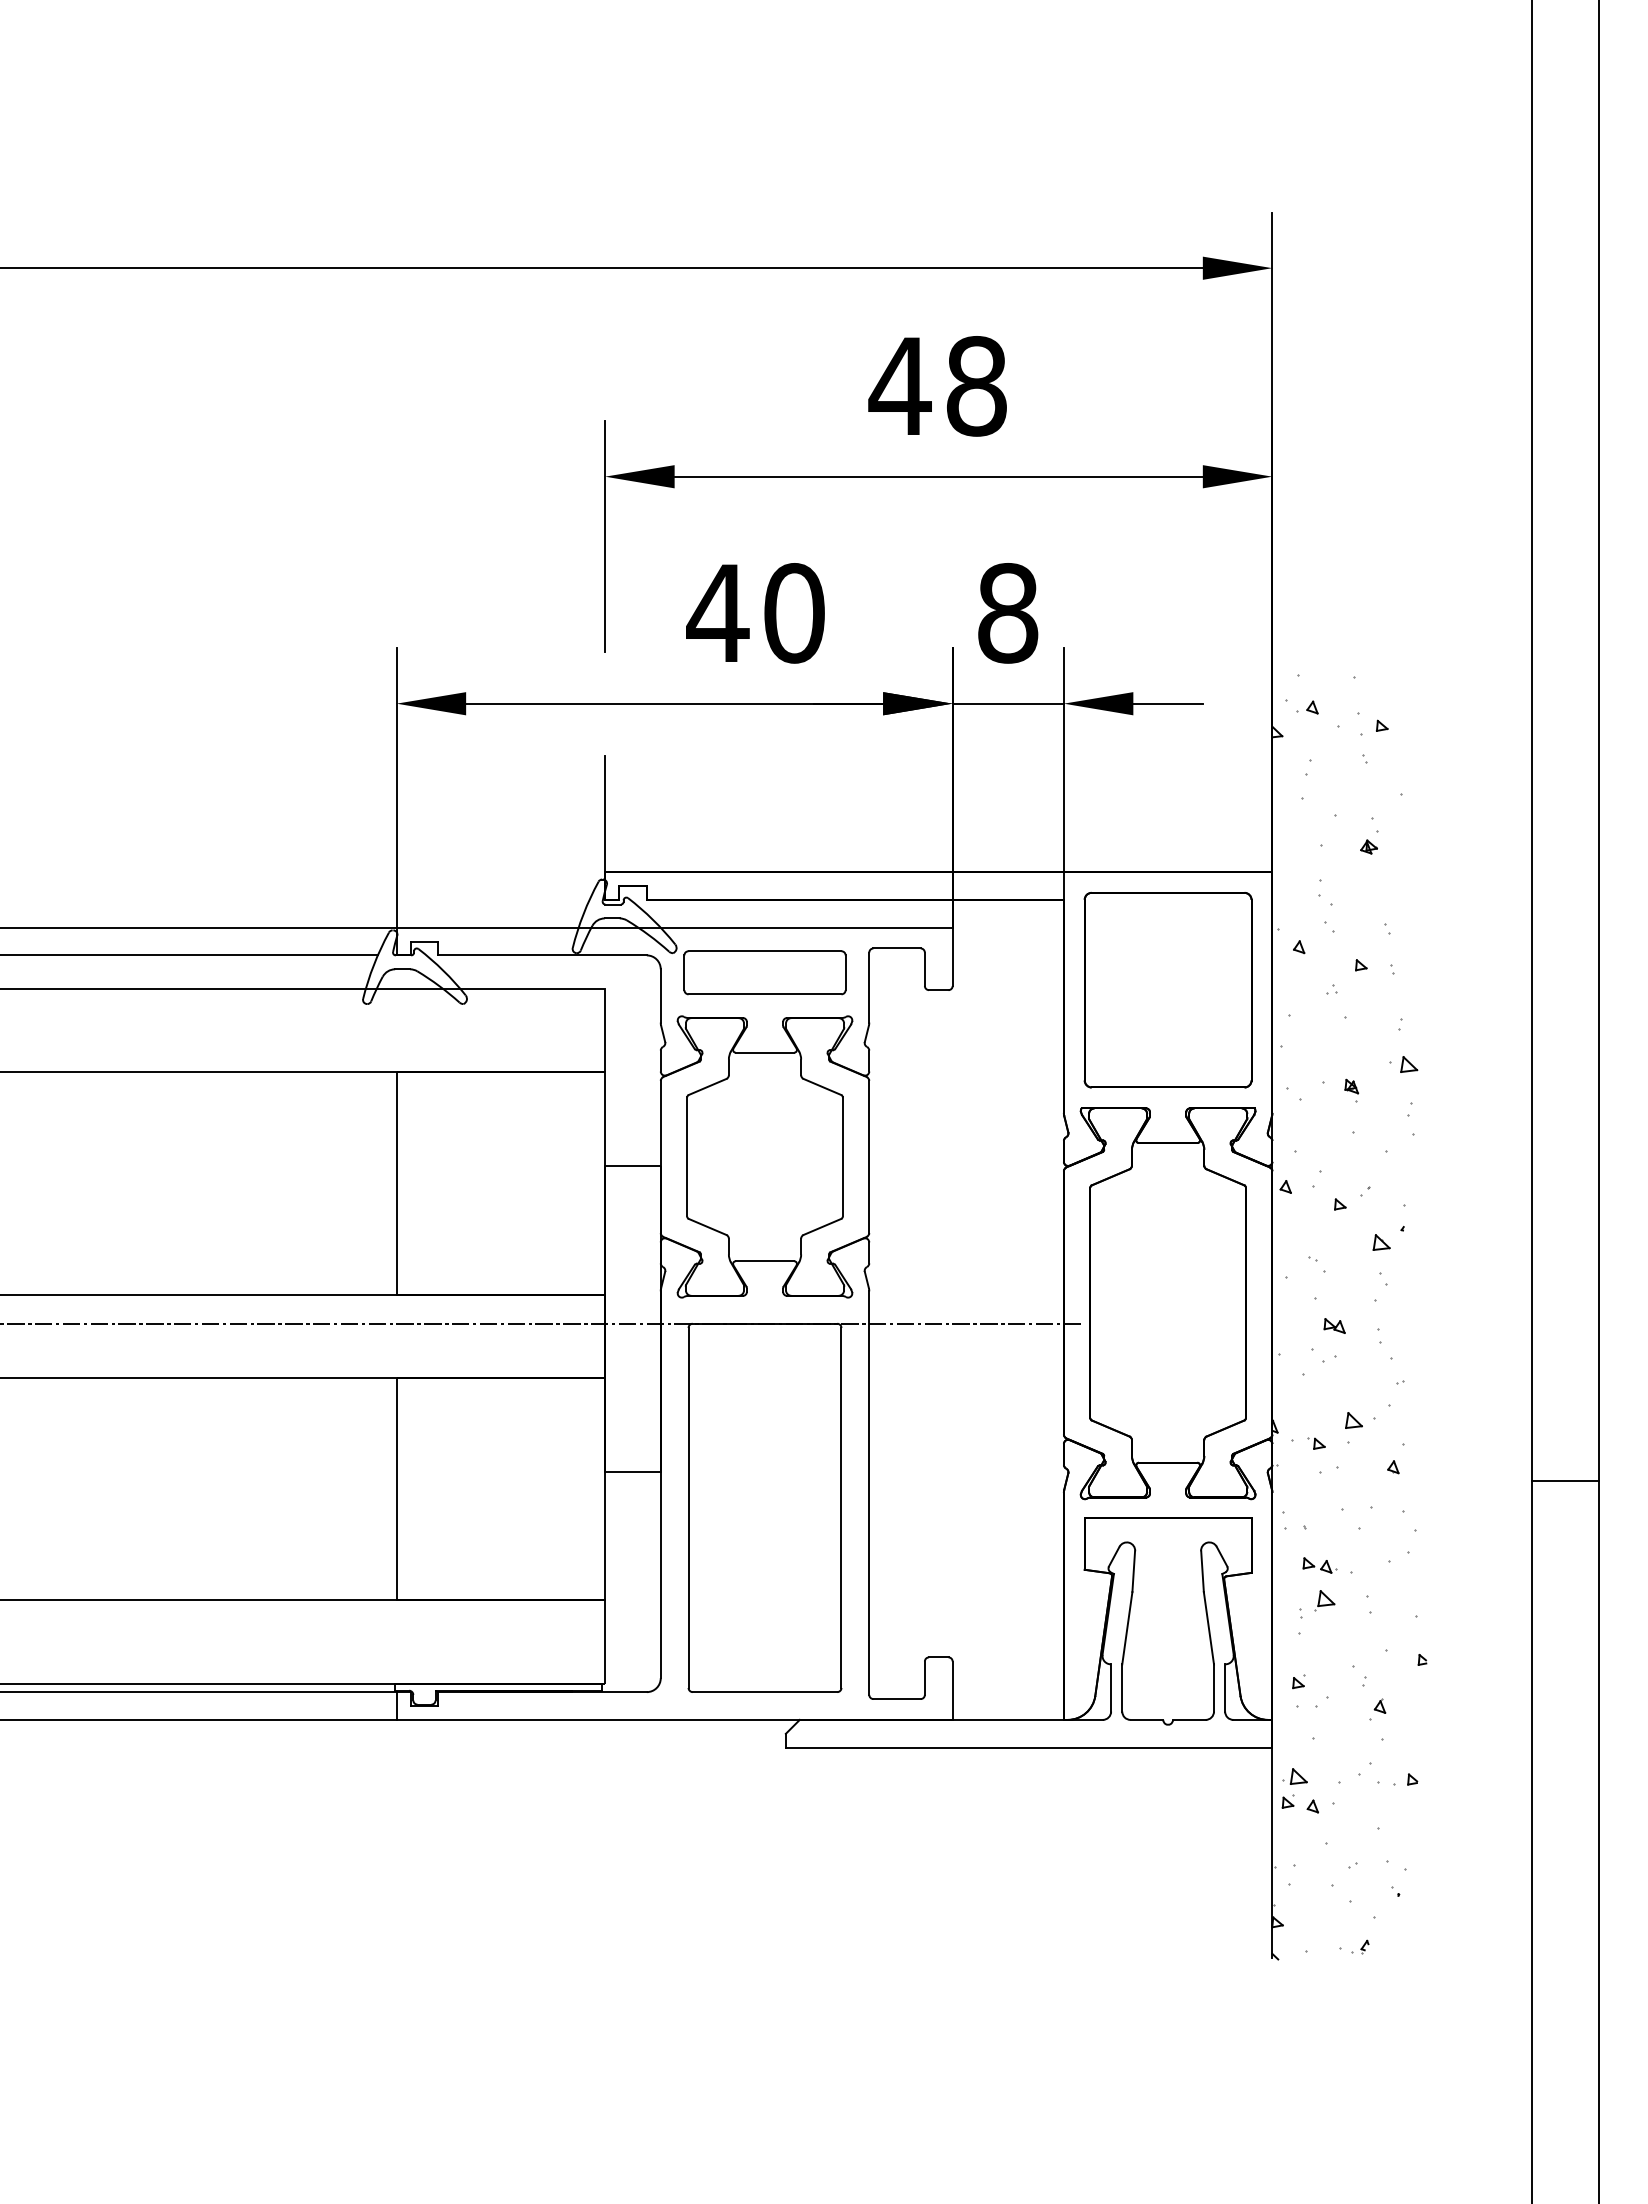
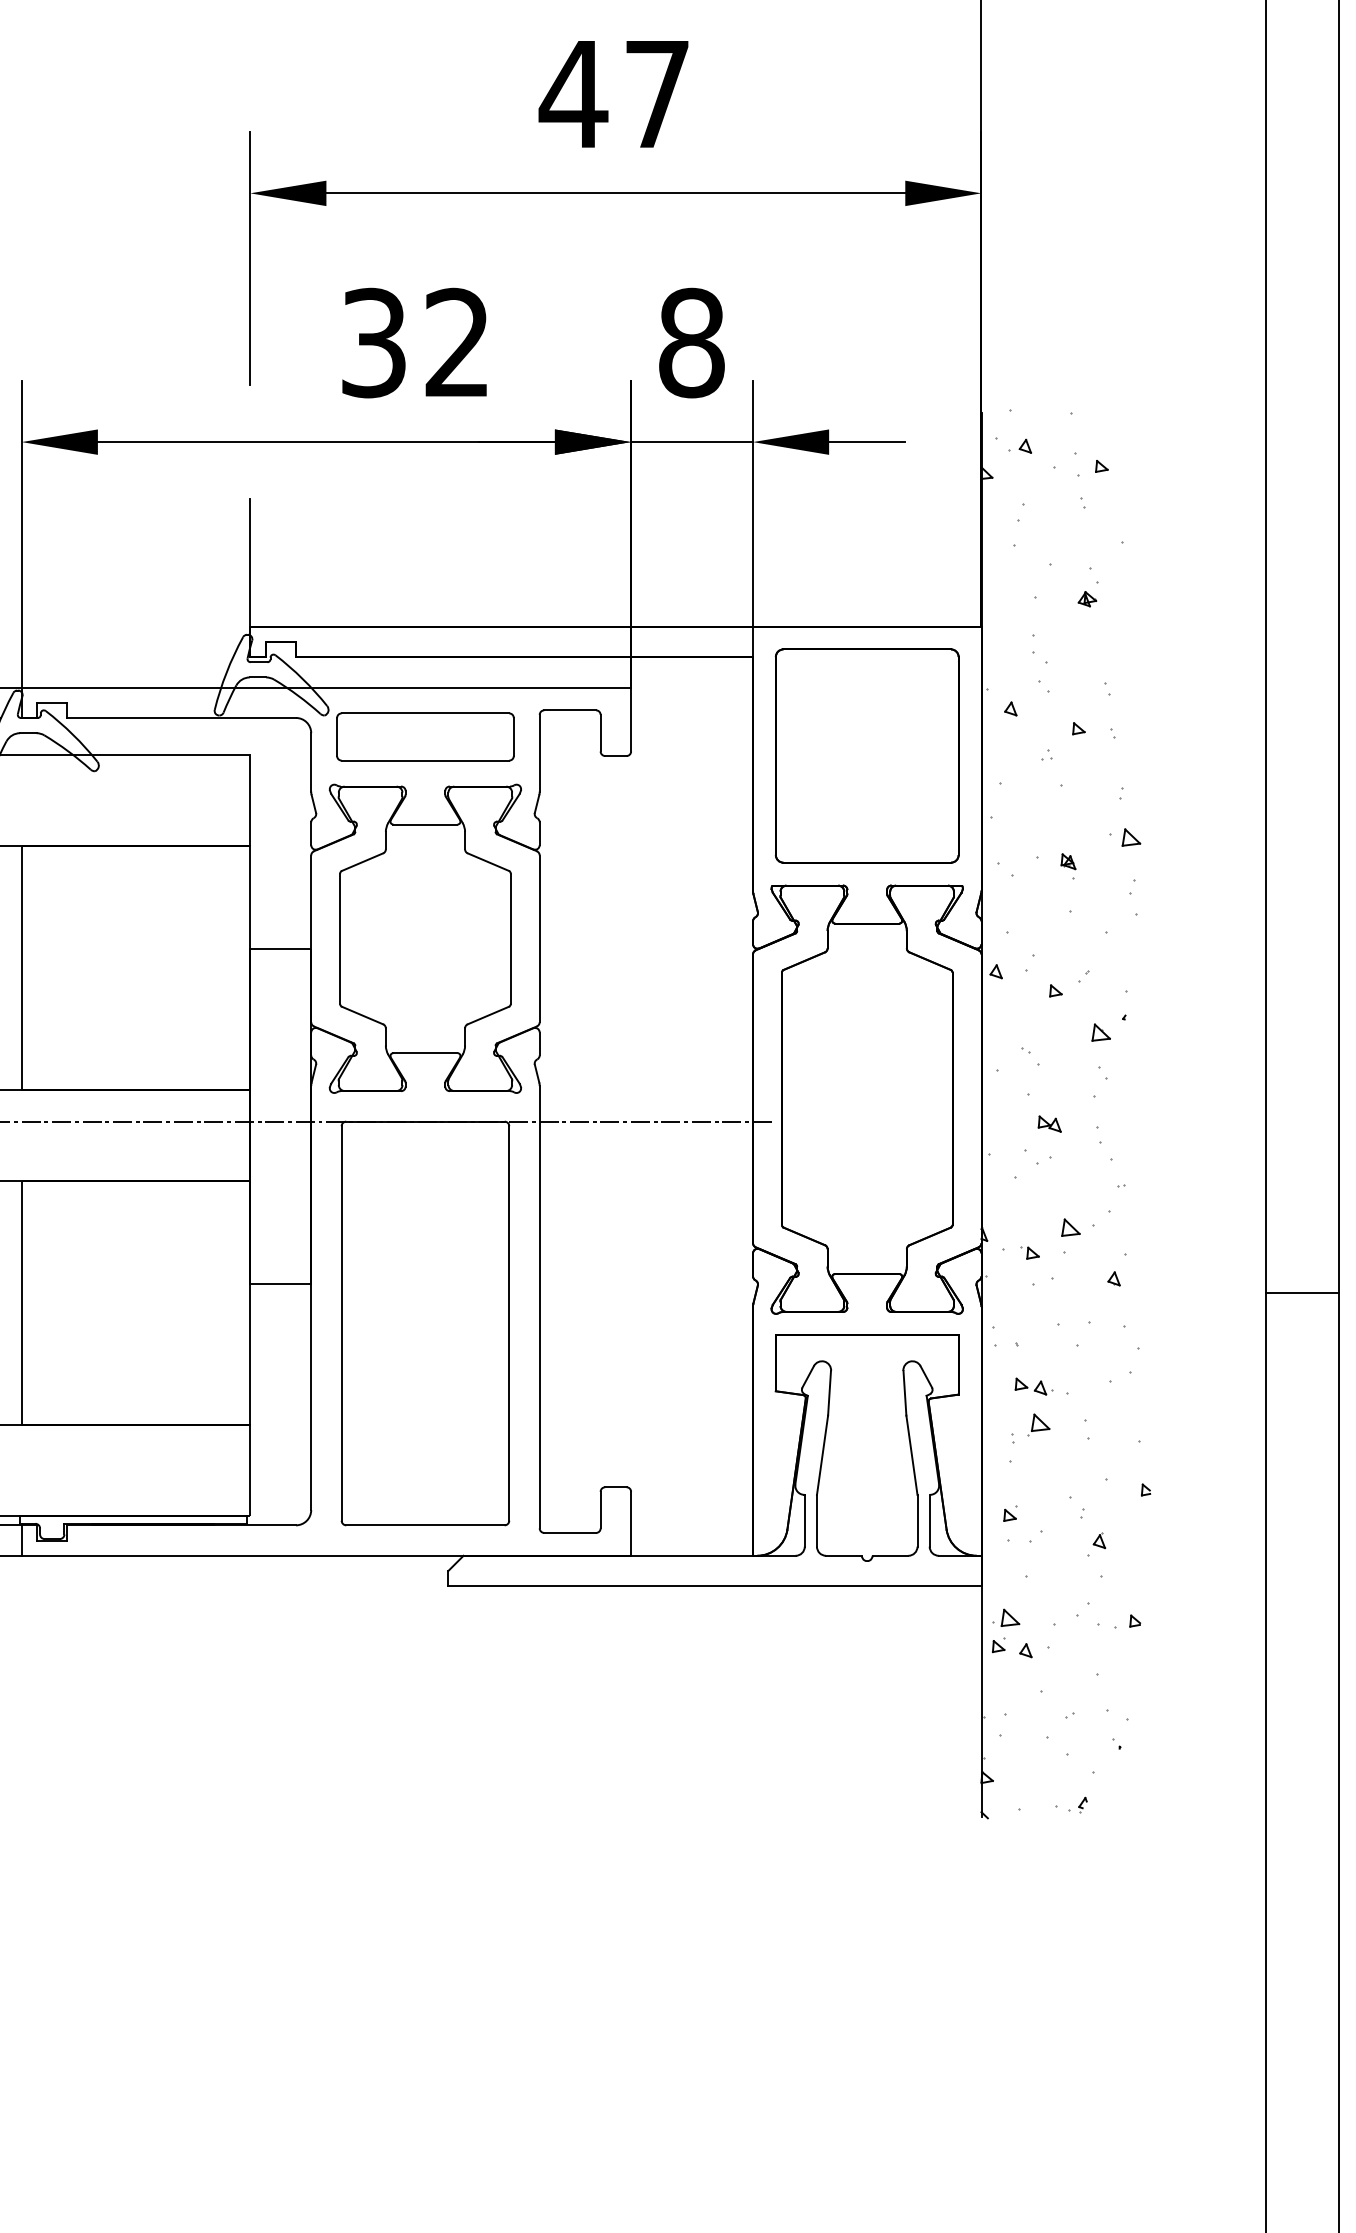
text: (976, 386) -> (657, 94), 48 -> 47
text: (755, 613) -> (415, 343), 40 -> 32

